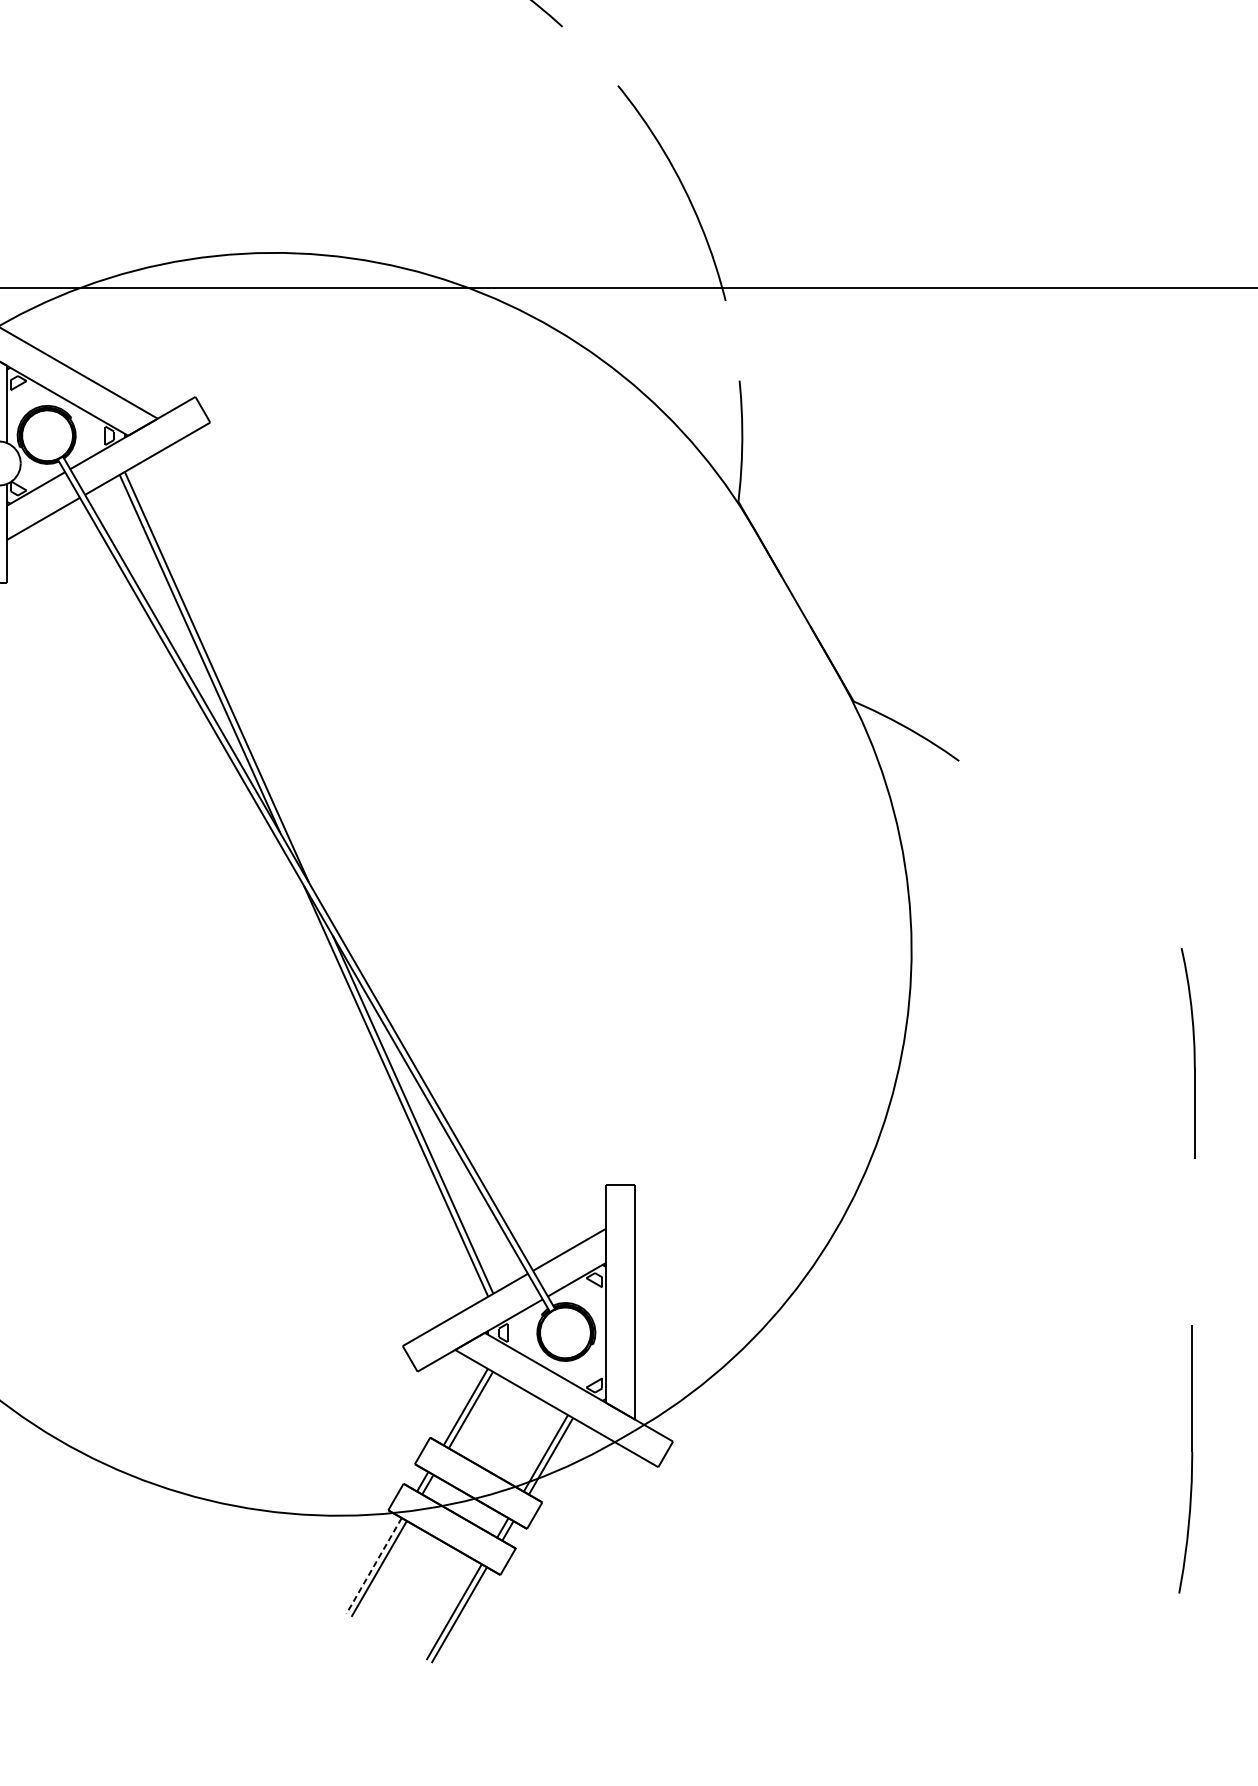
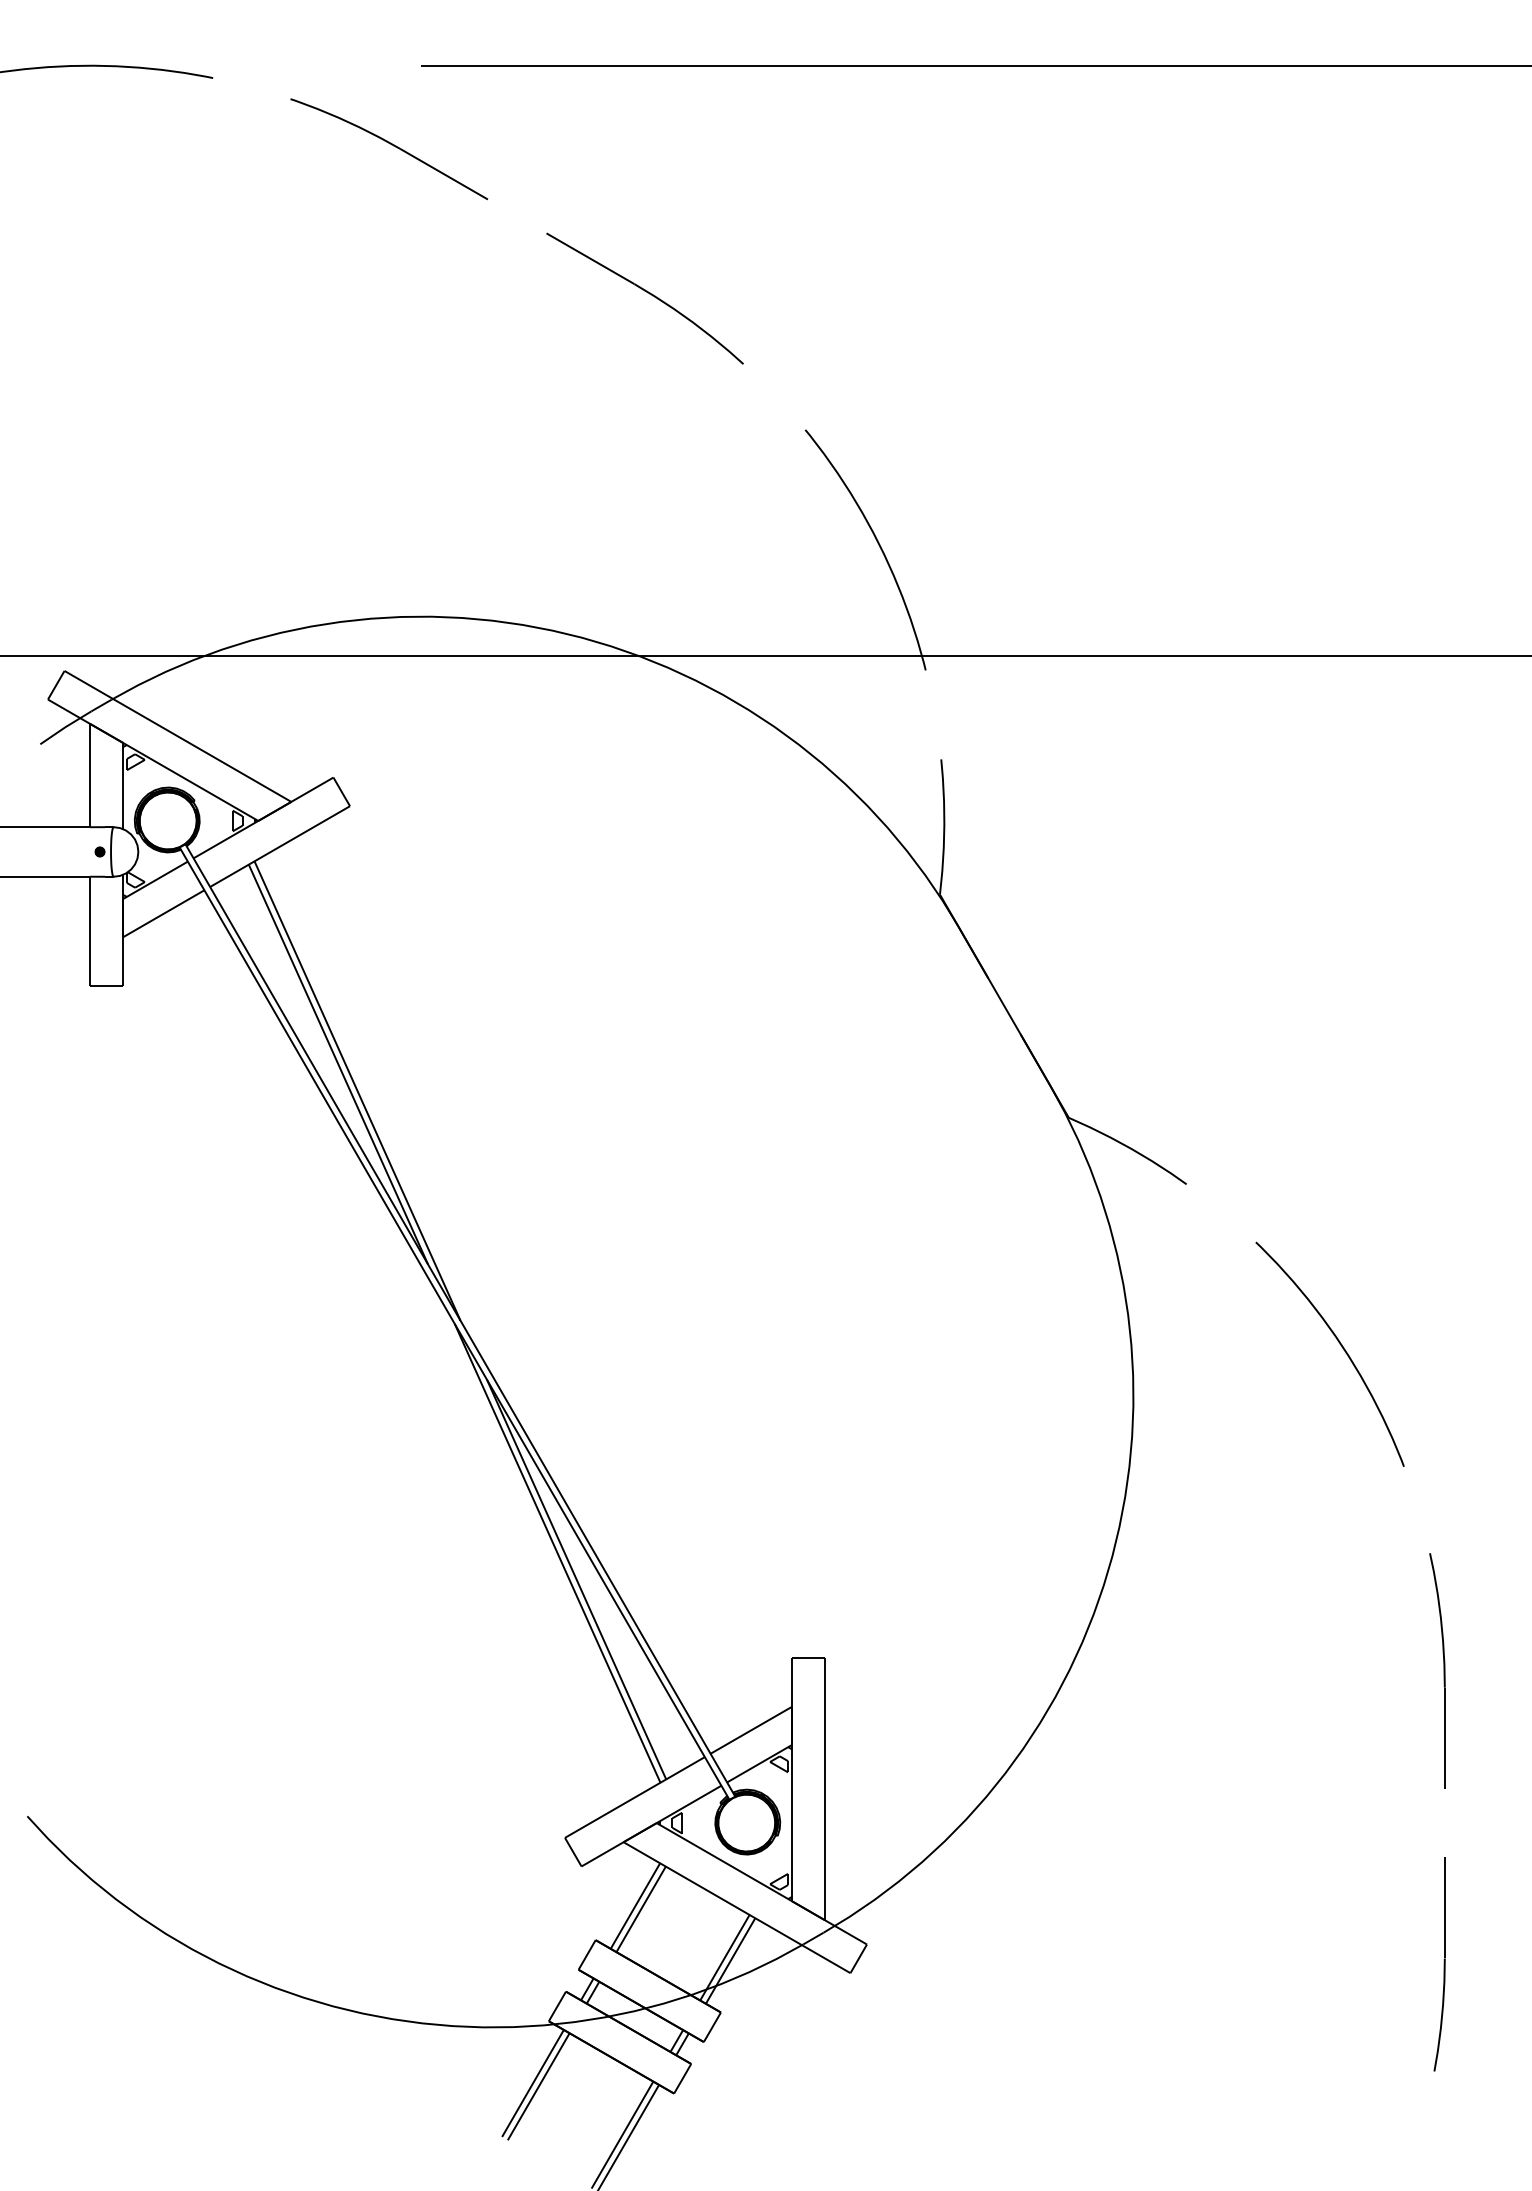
curve: (1097, 907) -> (1341, 1347), added
part: (1188, 1053) -> (1437, 1670), moved
part: (1185, 1459) -> (1439, 1964), size x0.71
line: (374, 1565) -> (533, 2083), dashed -> solid

